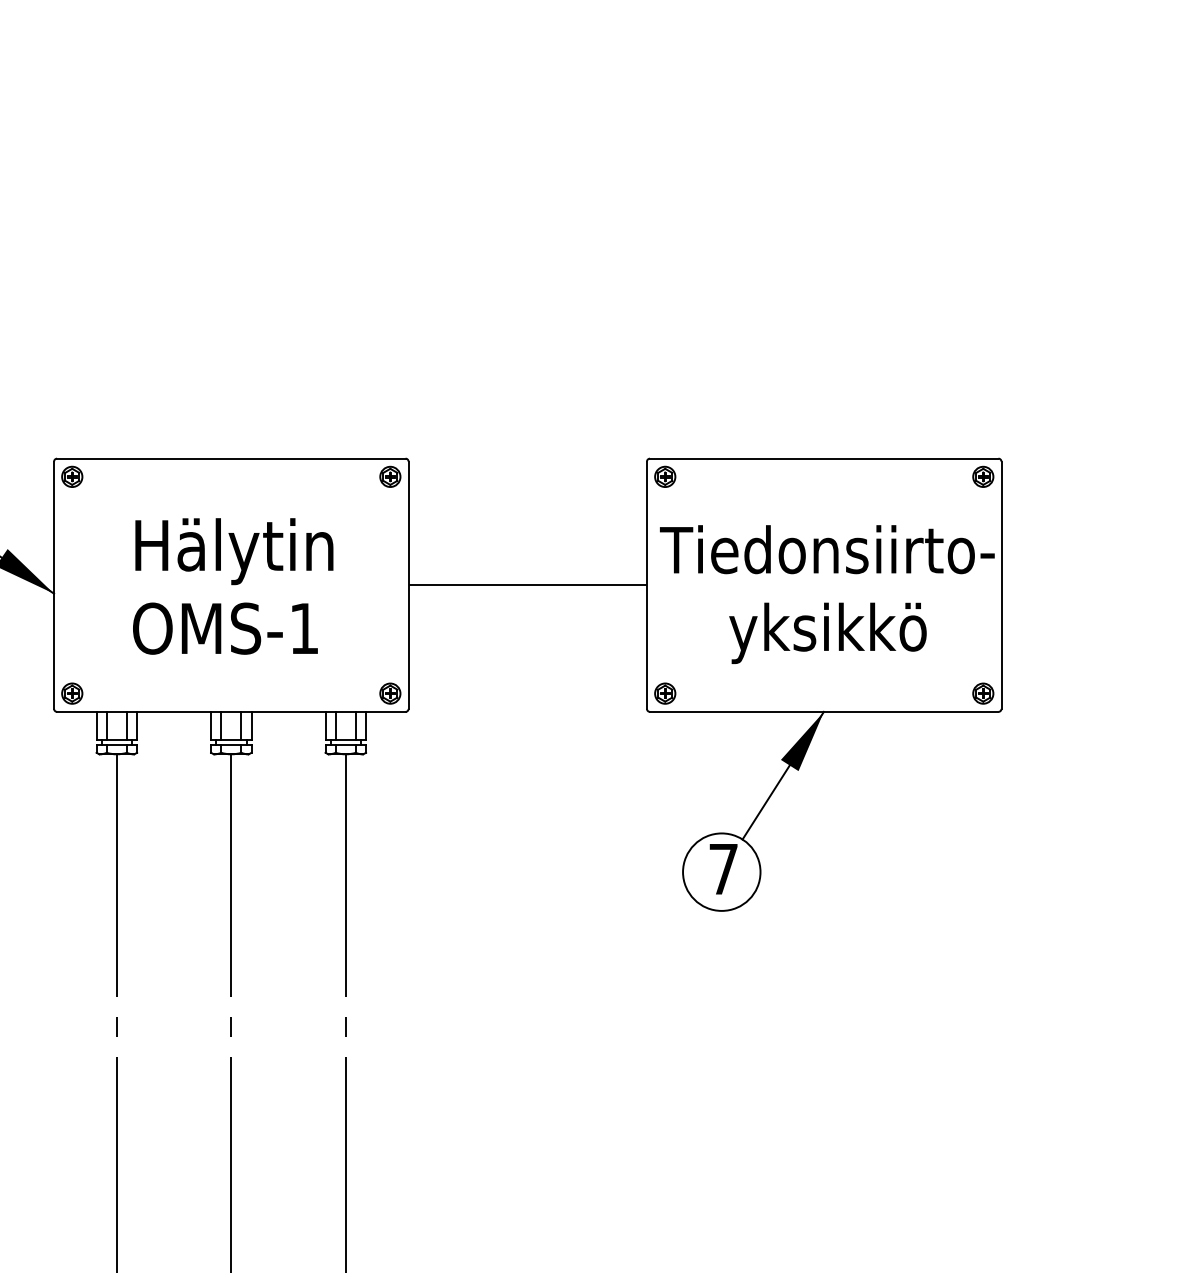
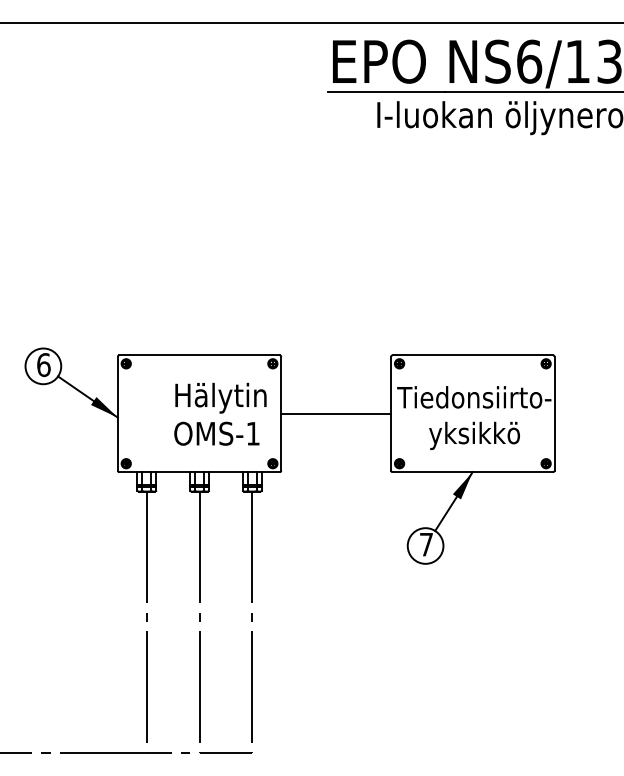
text: (233, 584) -> (220, 413), moved

